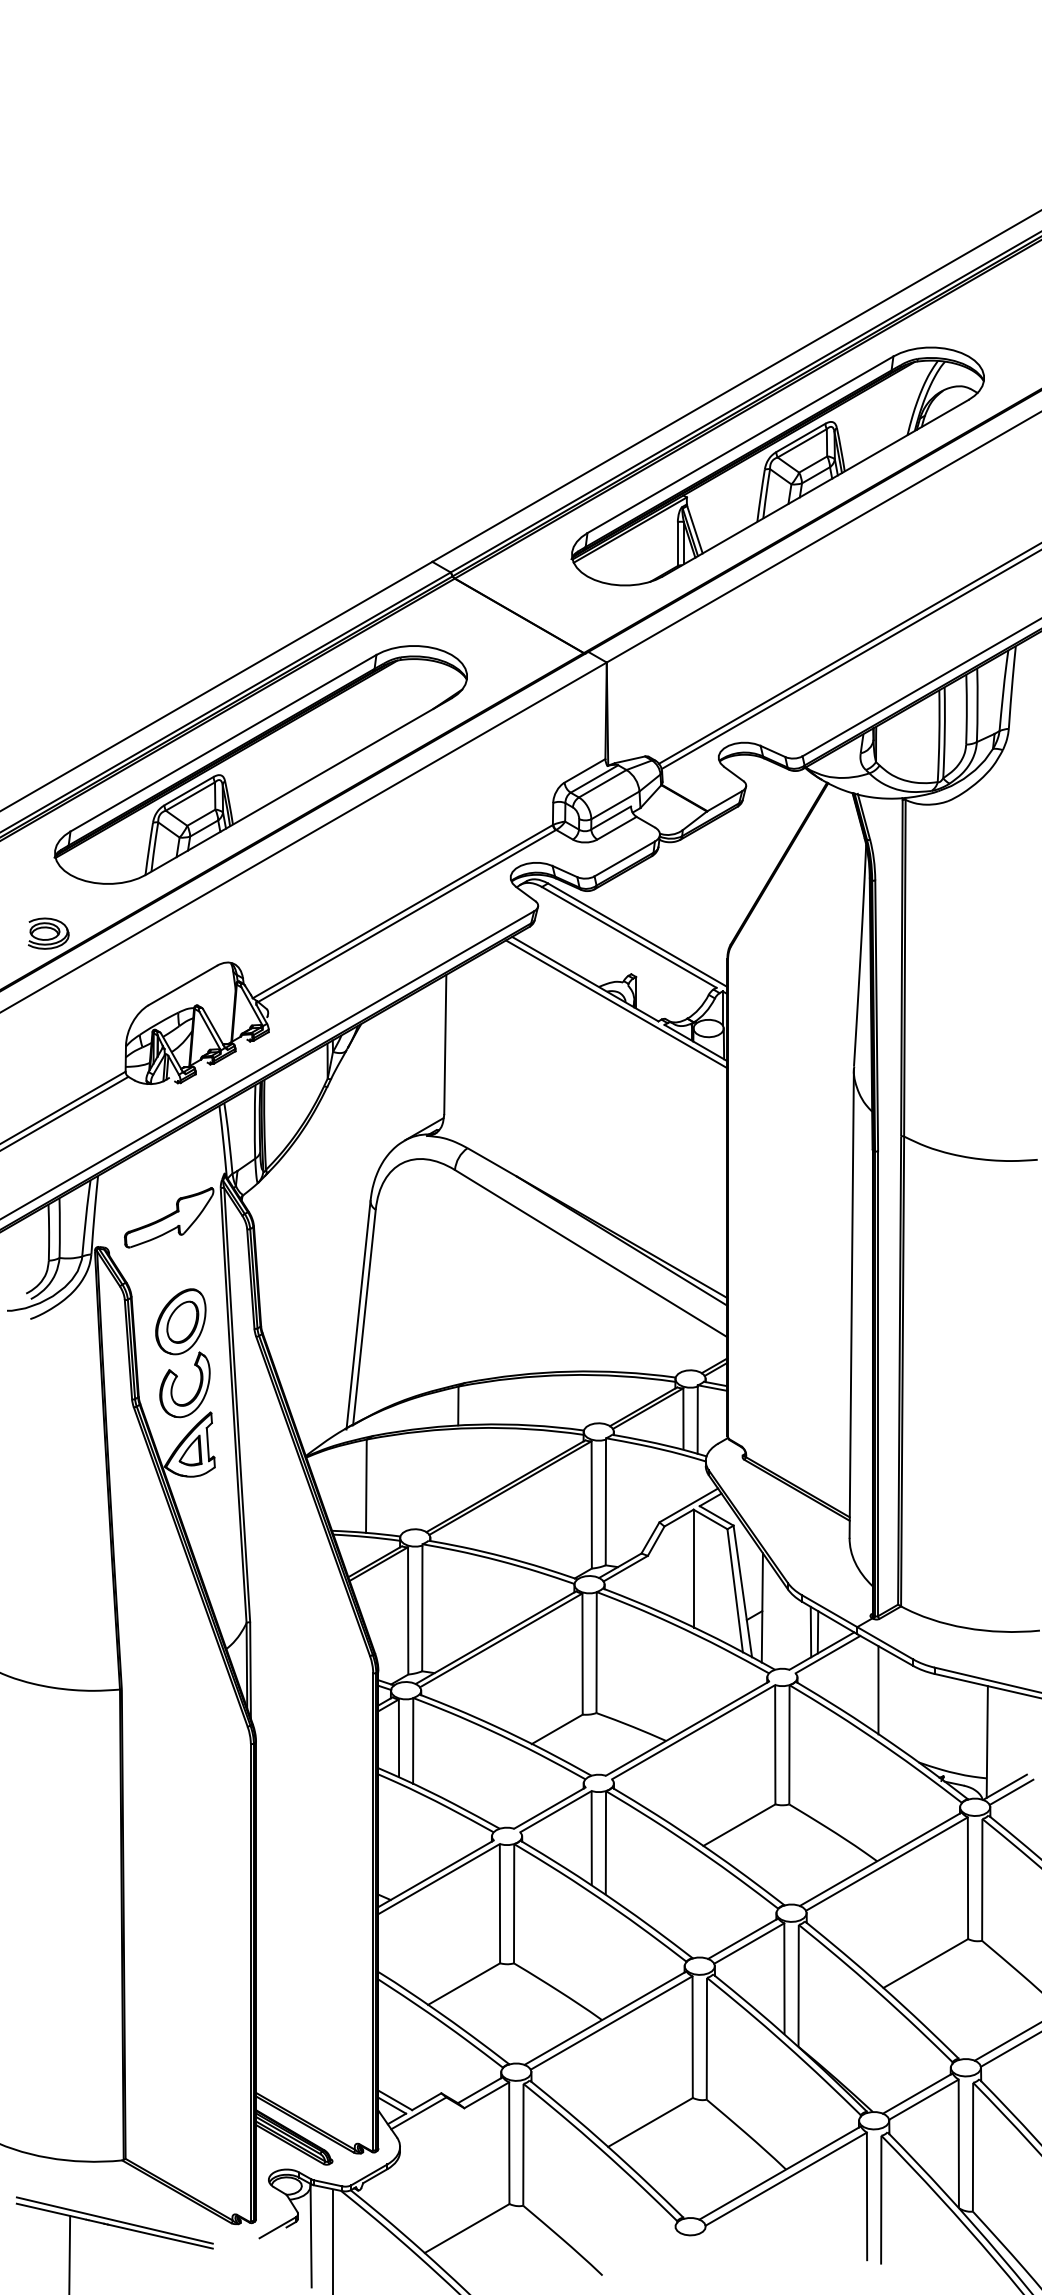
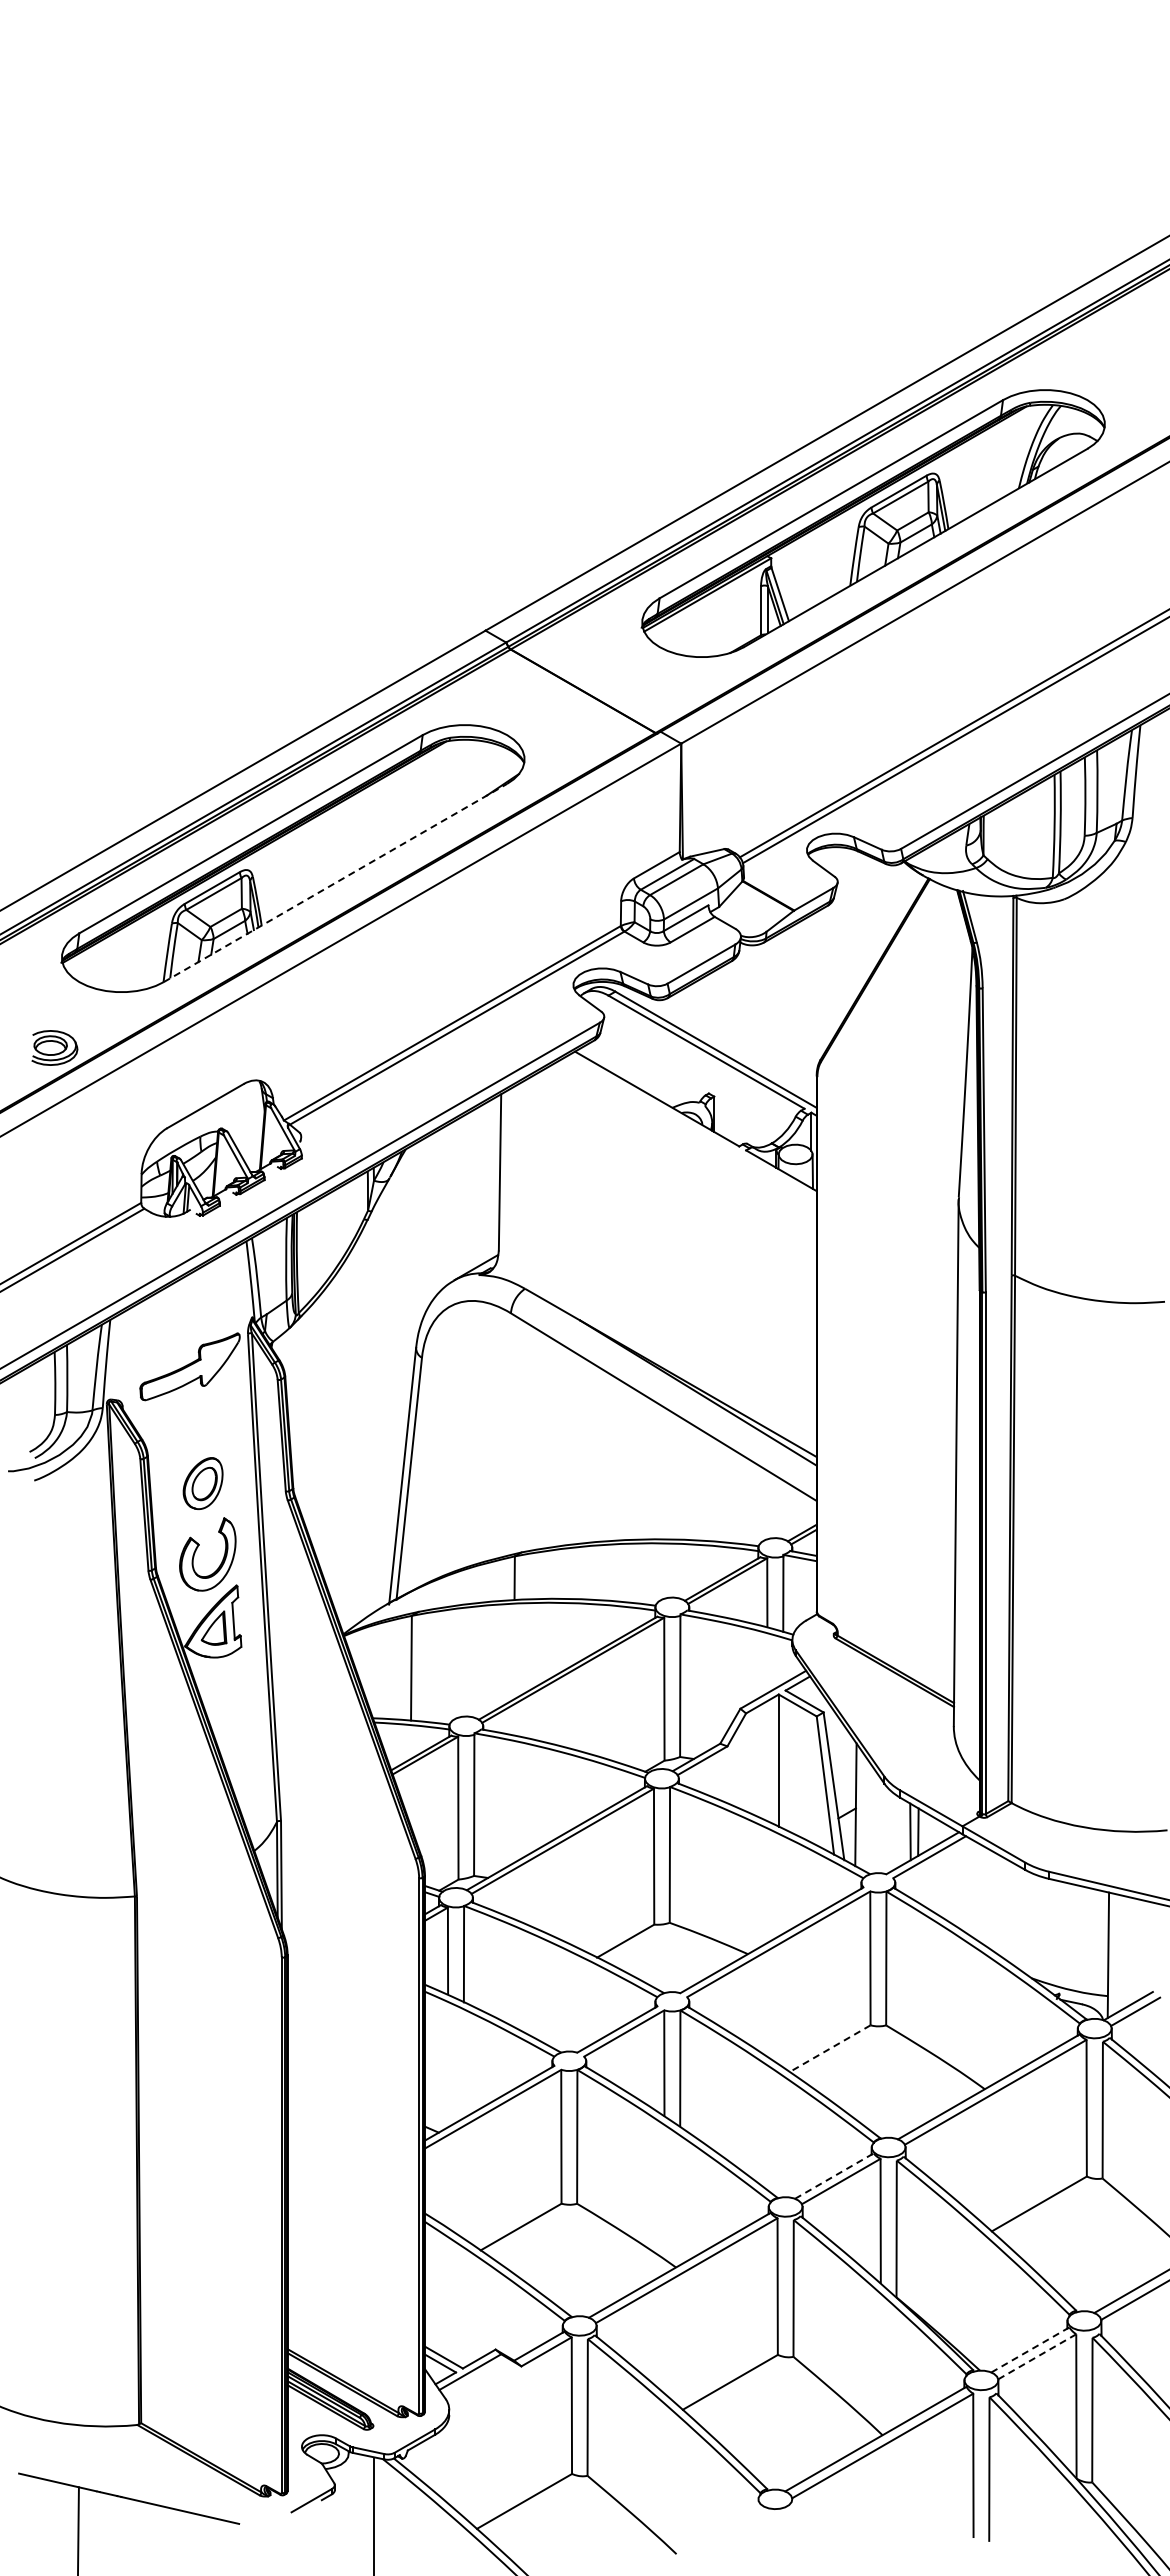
line: (298, 786) -> (335, 882), solid -> dashed
line: (616, 1004) -> (692, 1127), removed
part: (180, 1321) -> (202, 1483), size x0.7
line: (878, 1689) -> (986, 1896), removed
line: (739, 1825) -> (830, 2048), solid -> dashed
line: (743, 1938) -> (834, 2175), solid -> dashed
line: (917, 2093) -> (1030, 2349), solid -> dashed
line: (924, 2099) -> (1037, 2356), solid -> dashed
line: (115, 2220) -> (129, 2492), removed
line: (311, 2236) -> (349, 2510), removed

